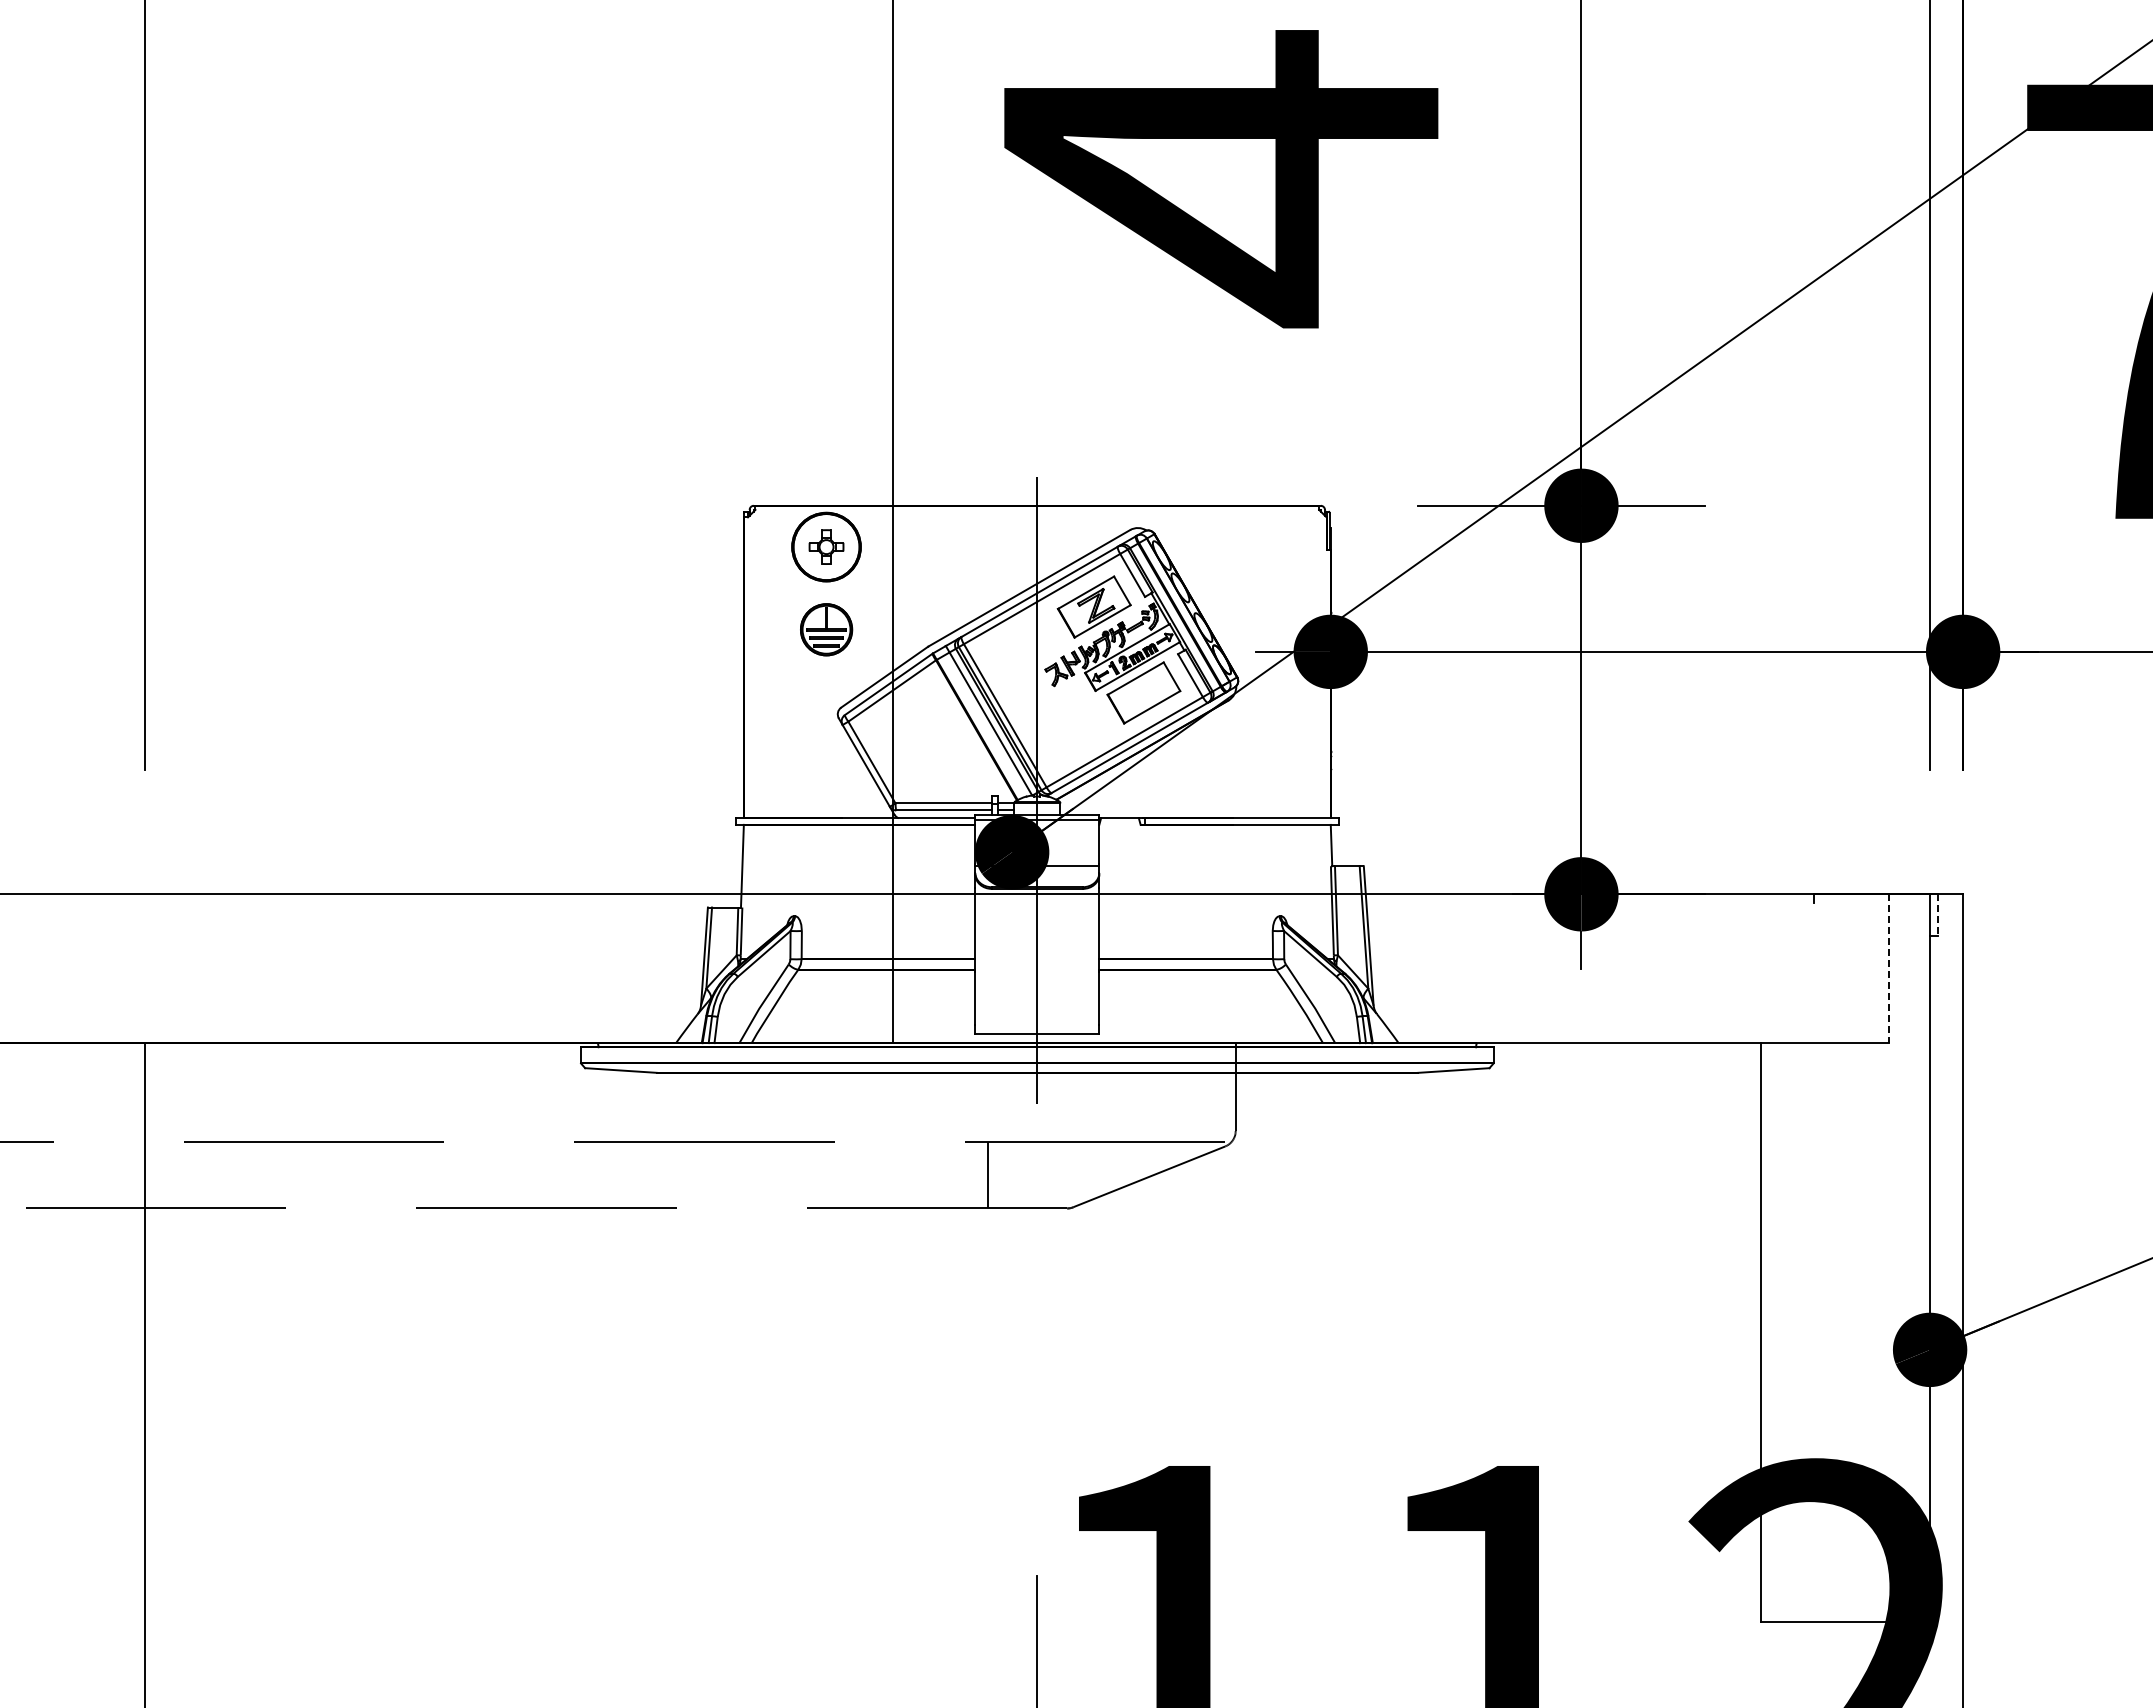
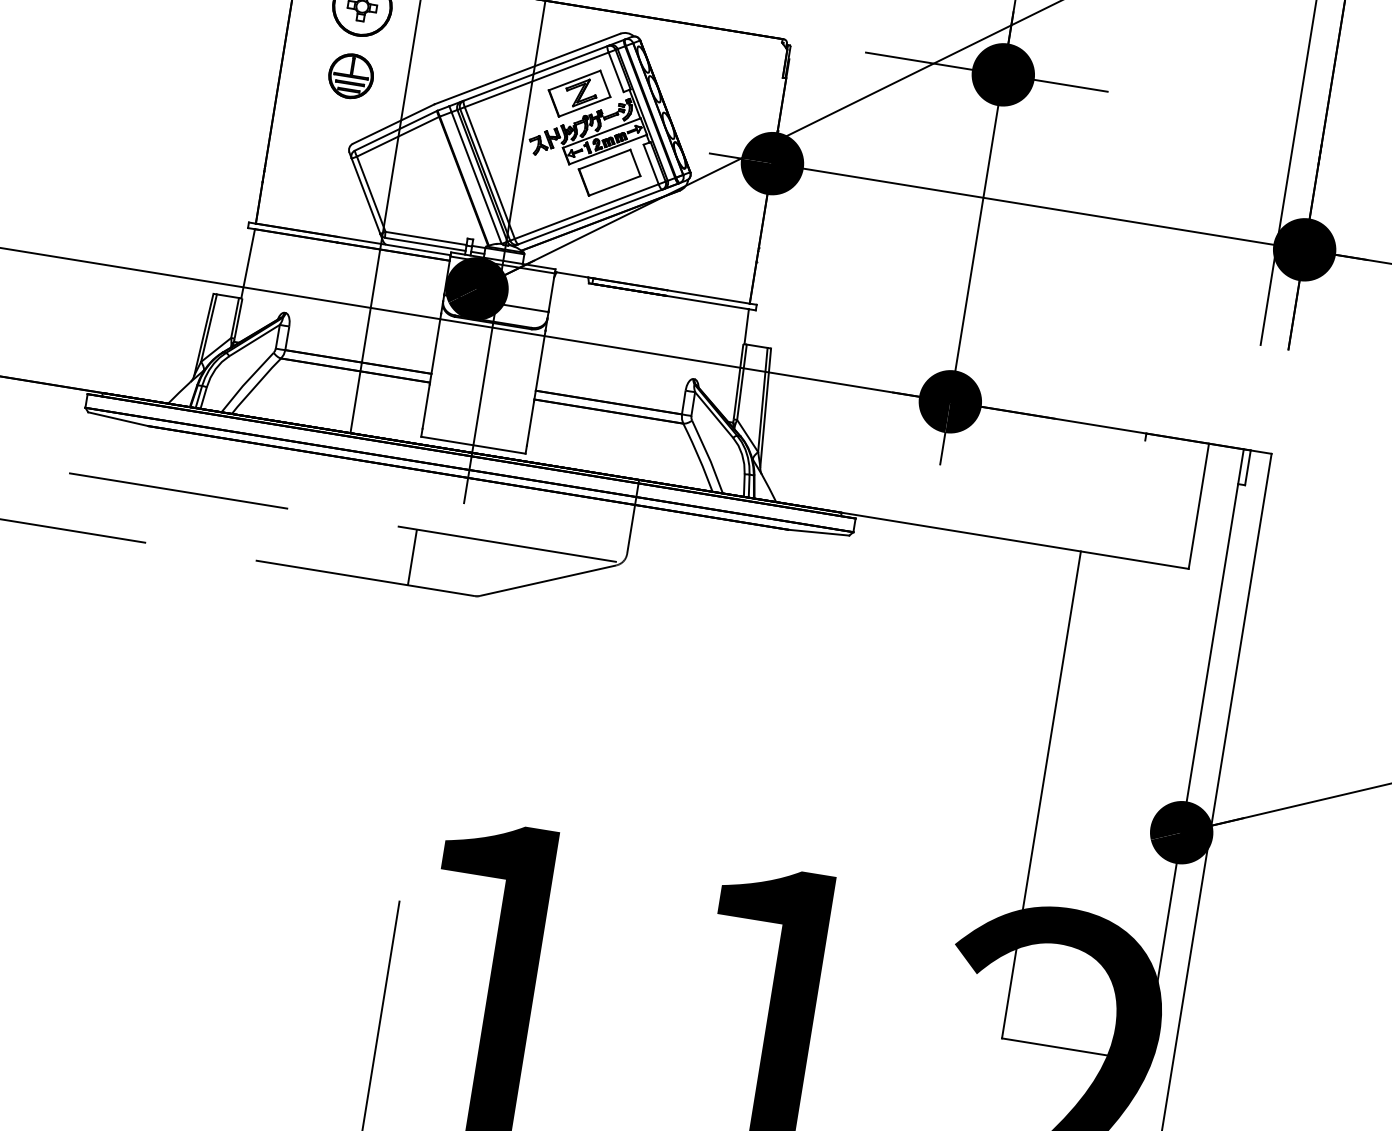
line: (1938, 914) -> (1248, 467), dashed -> solid
line: (1888, 969) -> (1198, 506), dashed -> solid

